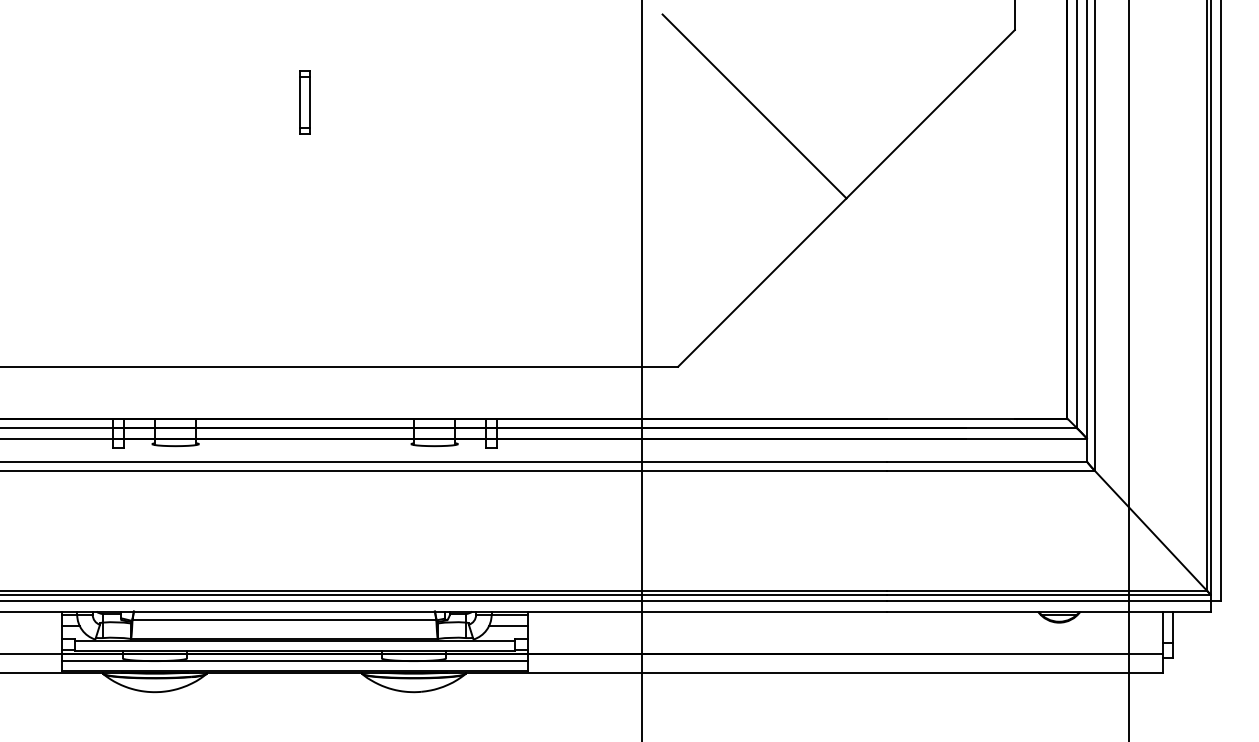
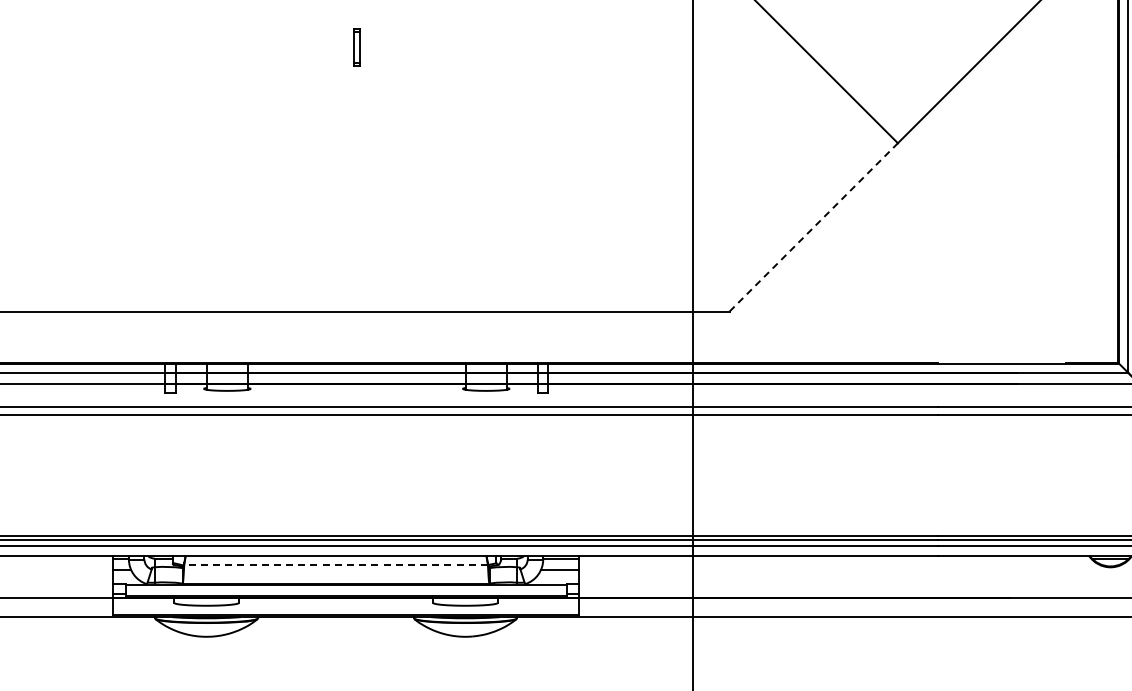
part: (304, 102) -> (356, 47), size x0.6
line: (762, 282) -> (813, 227), solid -> dashed
line: (284, 620) -> (336, 565), solid -> dashed
line: (294, 661) -> (346, 606), removed

